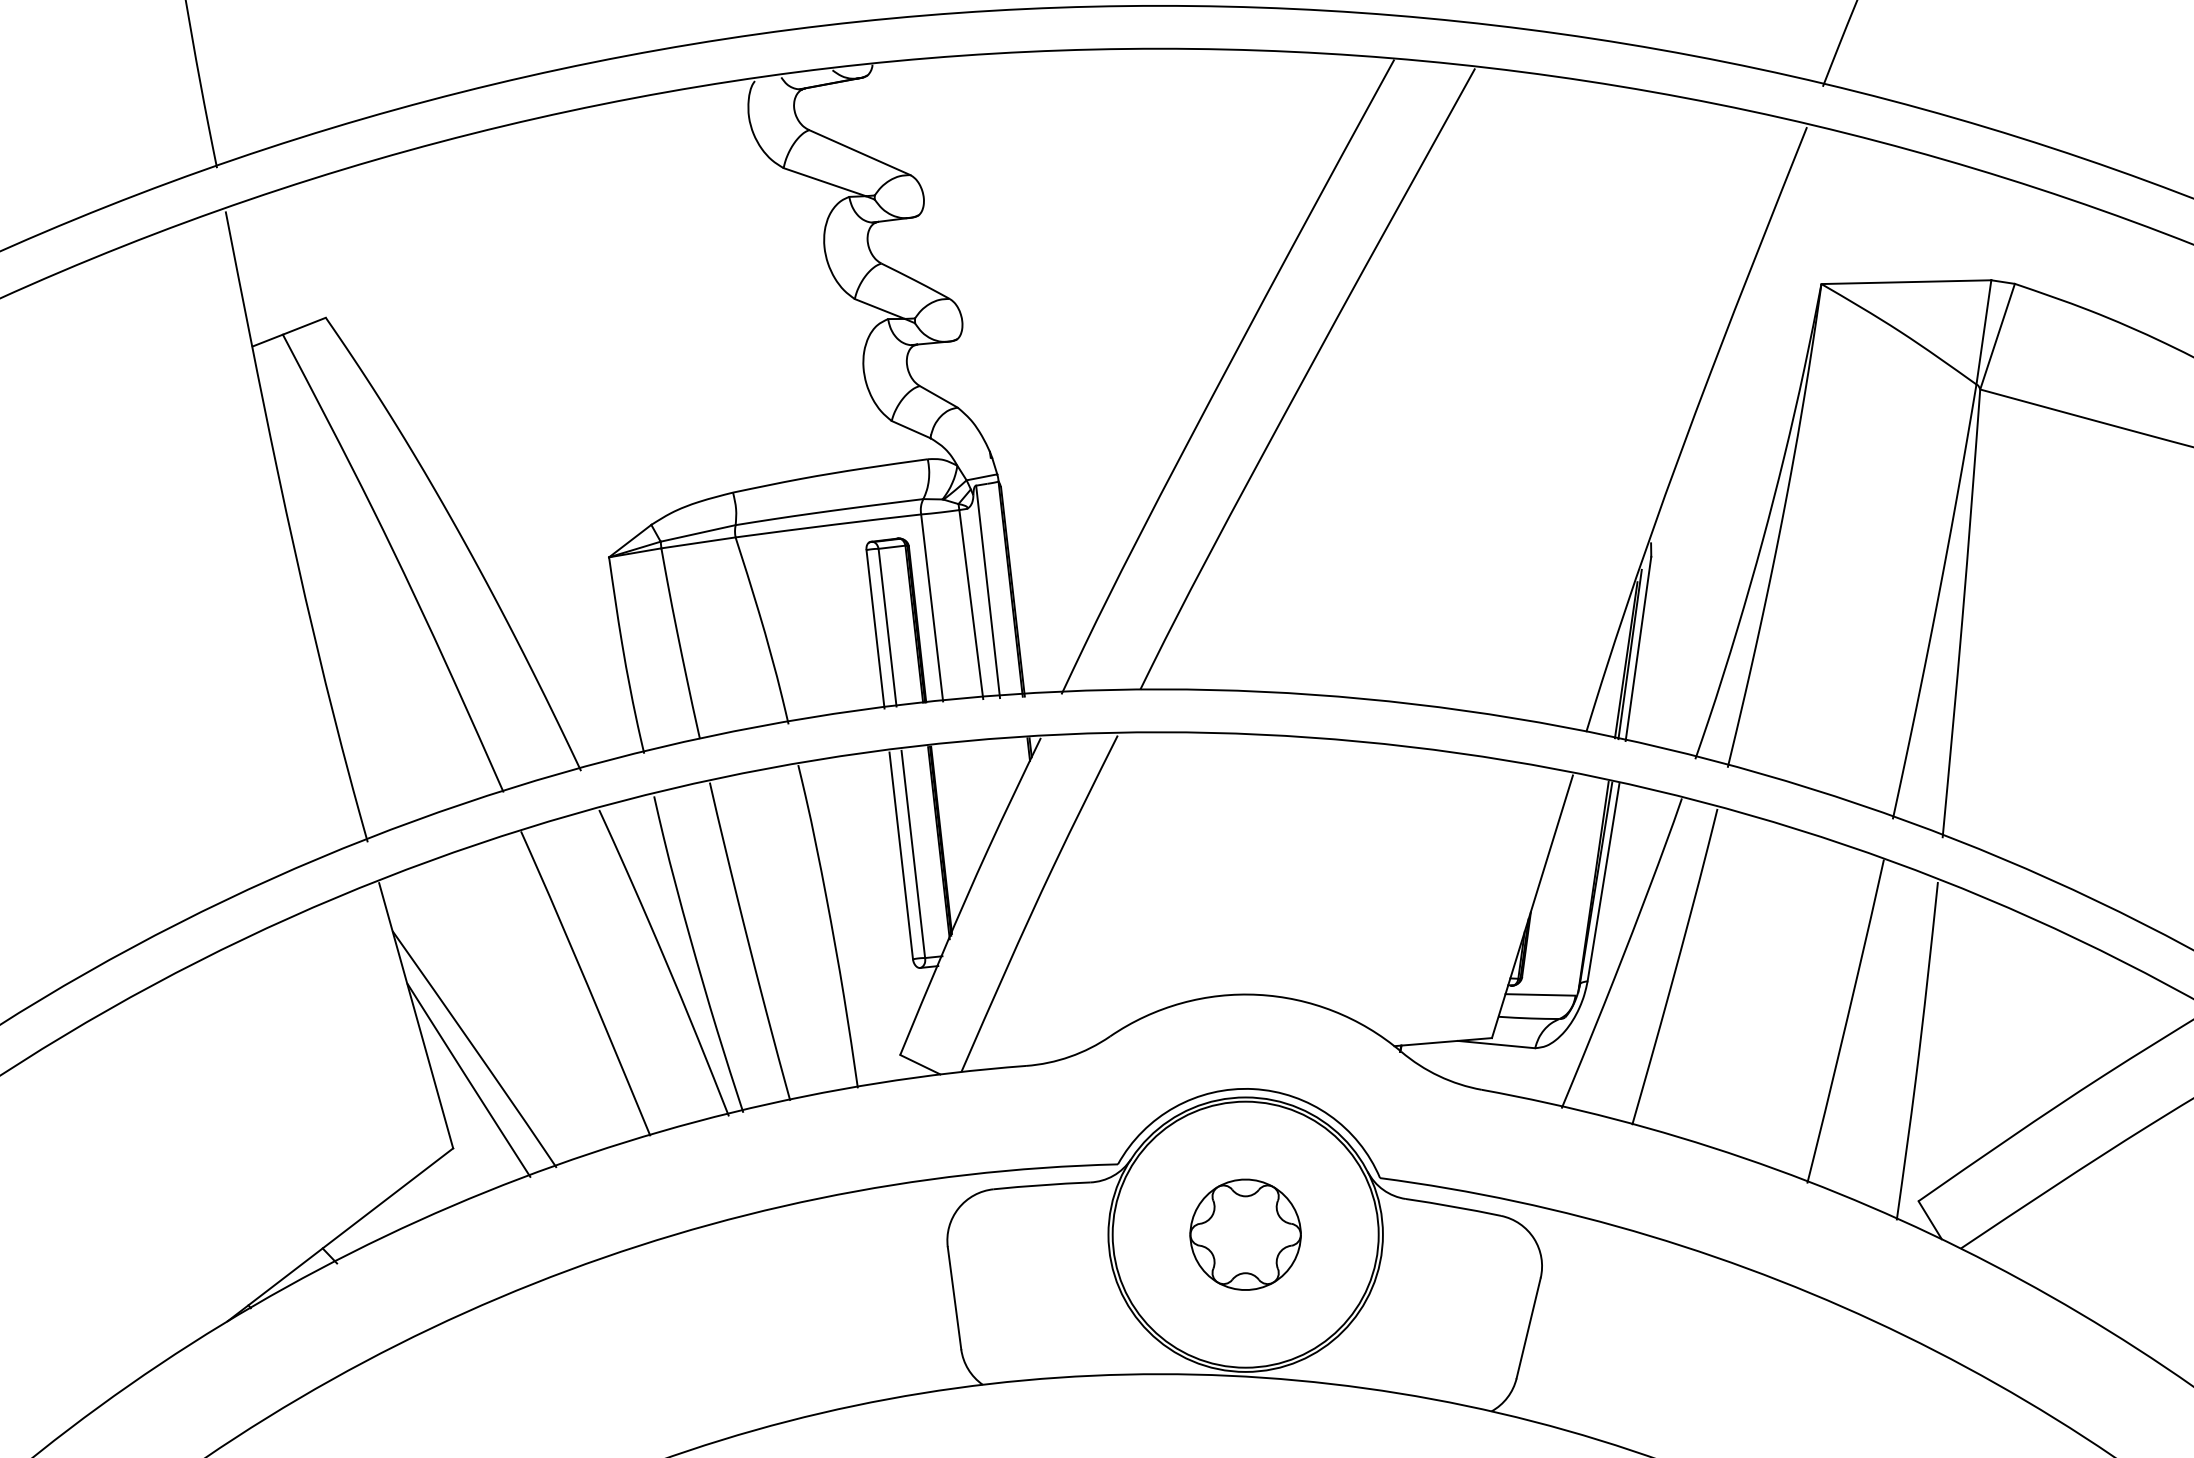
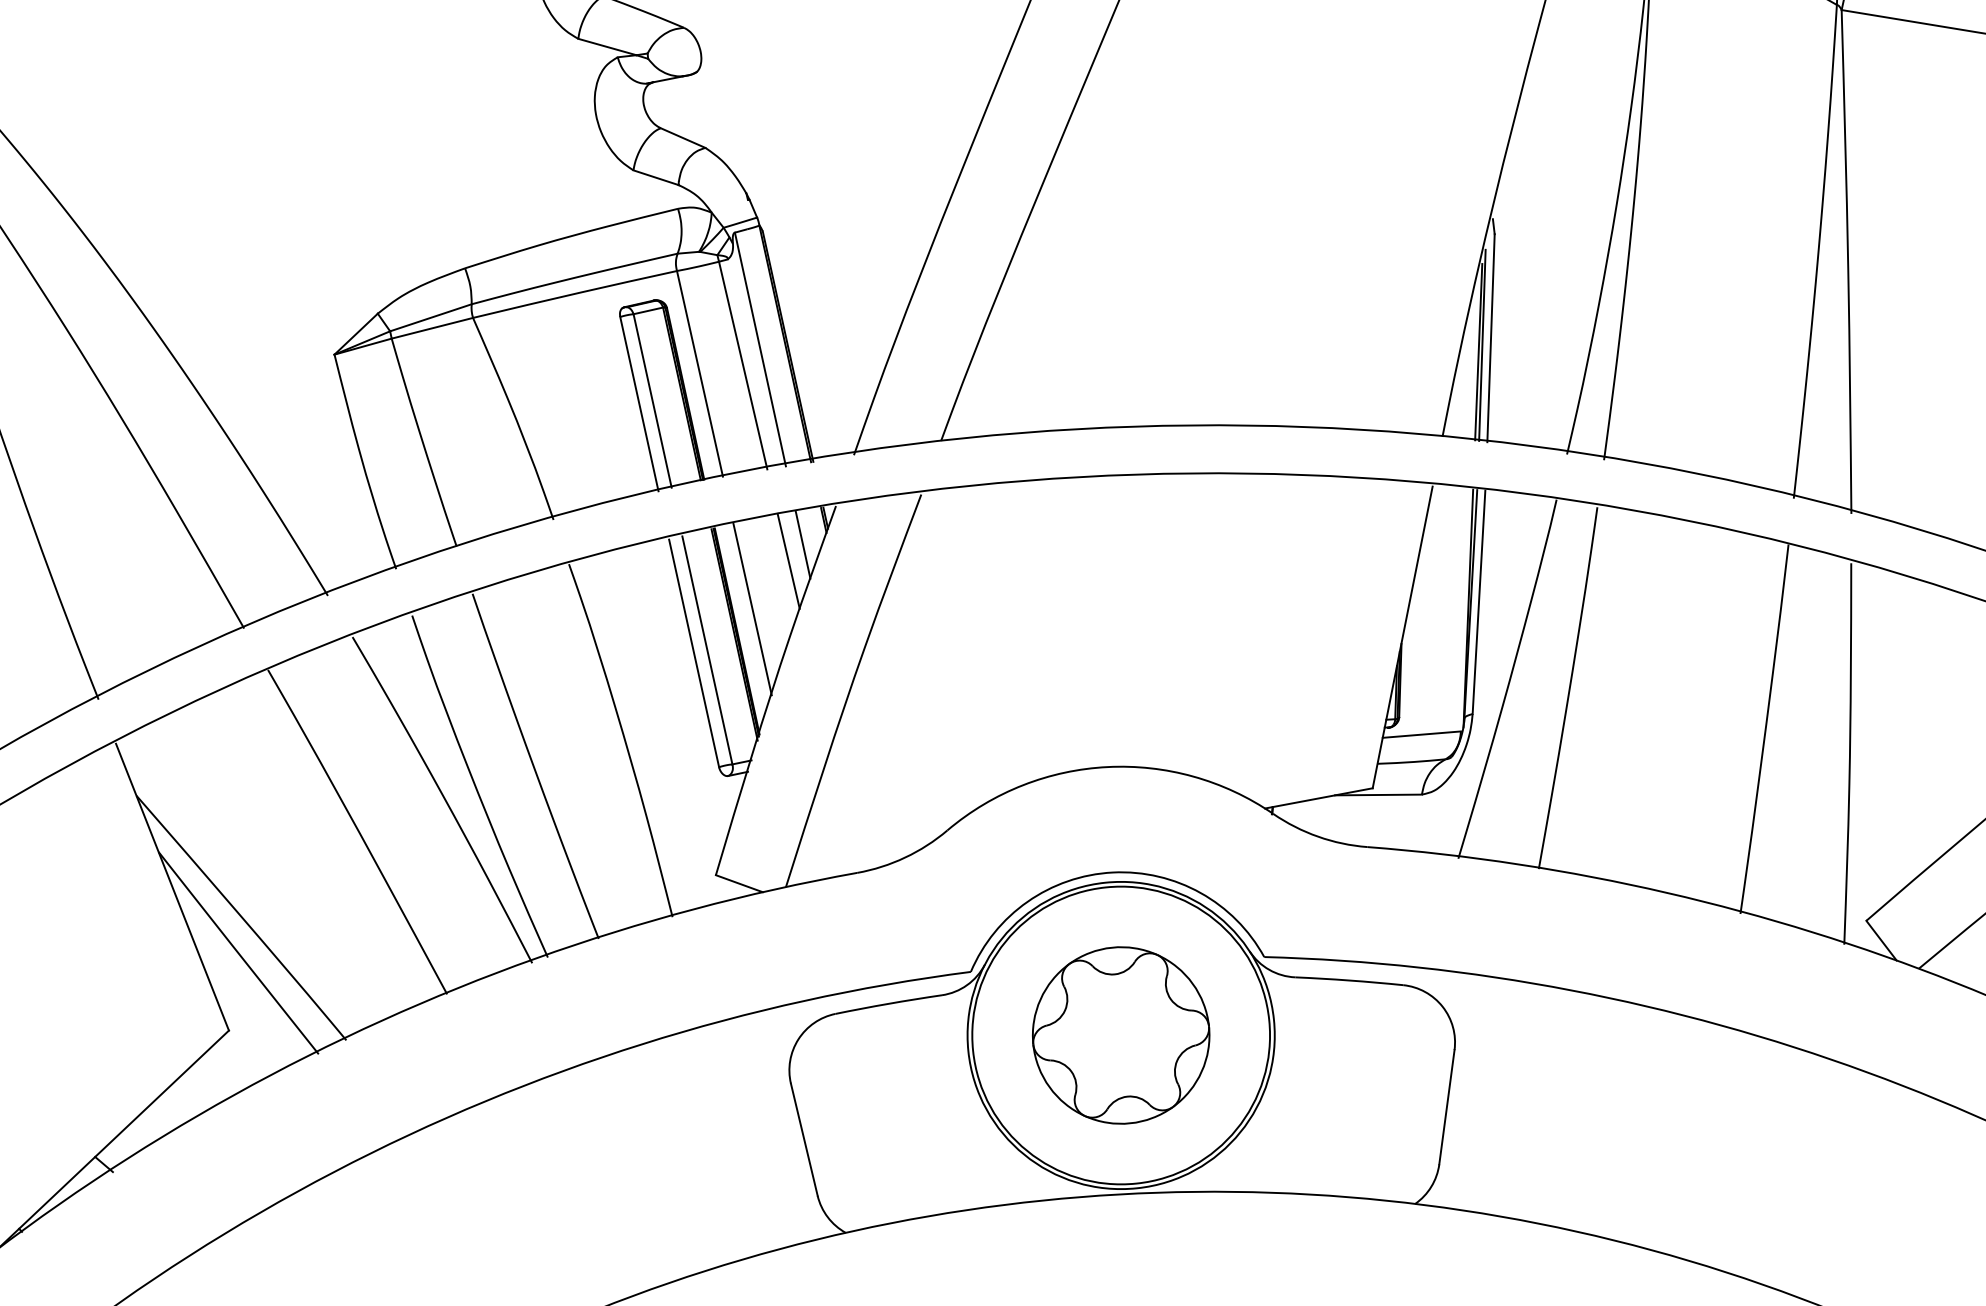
line: (1007, 769) -> (802, 545), added
line: (993, 782) -> (788, 561), added
line: (957, 822) -> (752, 609), added
part: (1245, 1234) -> (1120, 1035), size x1.43

